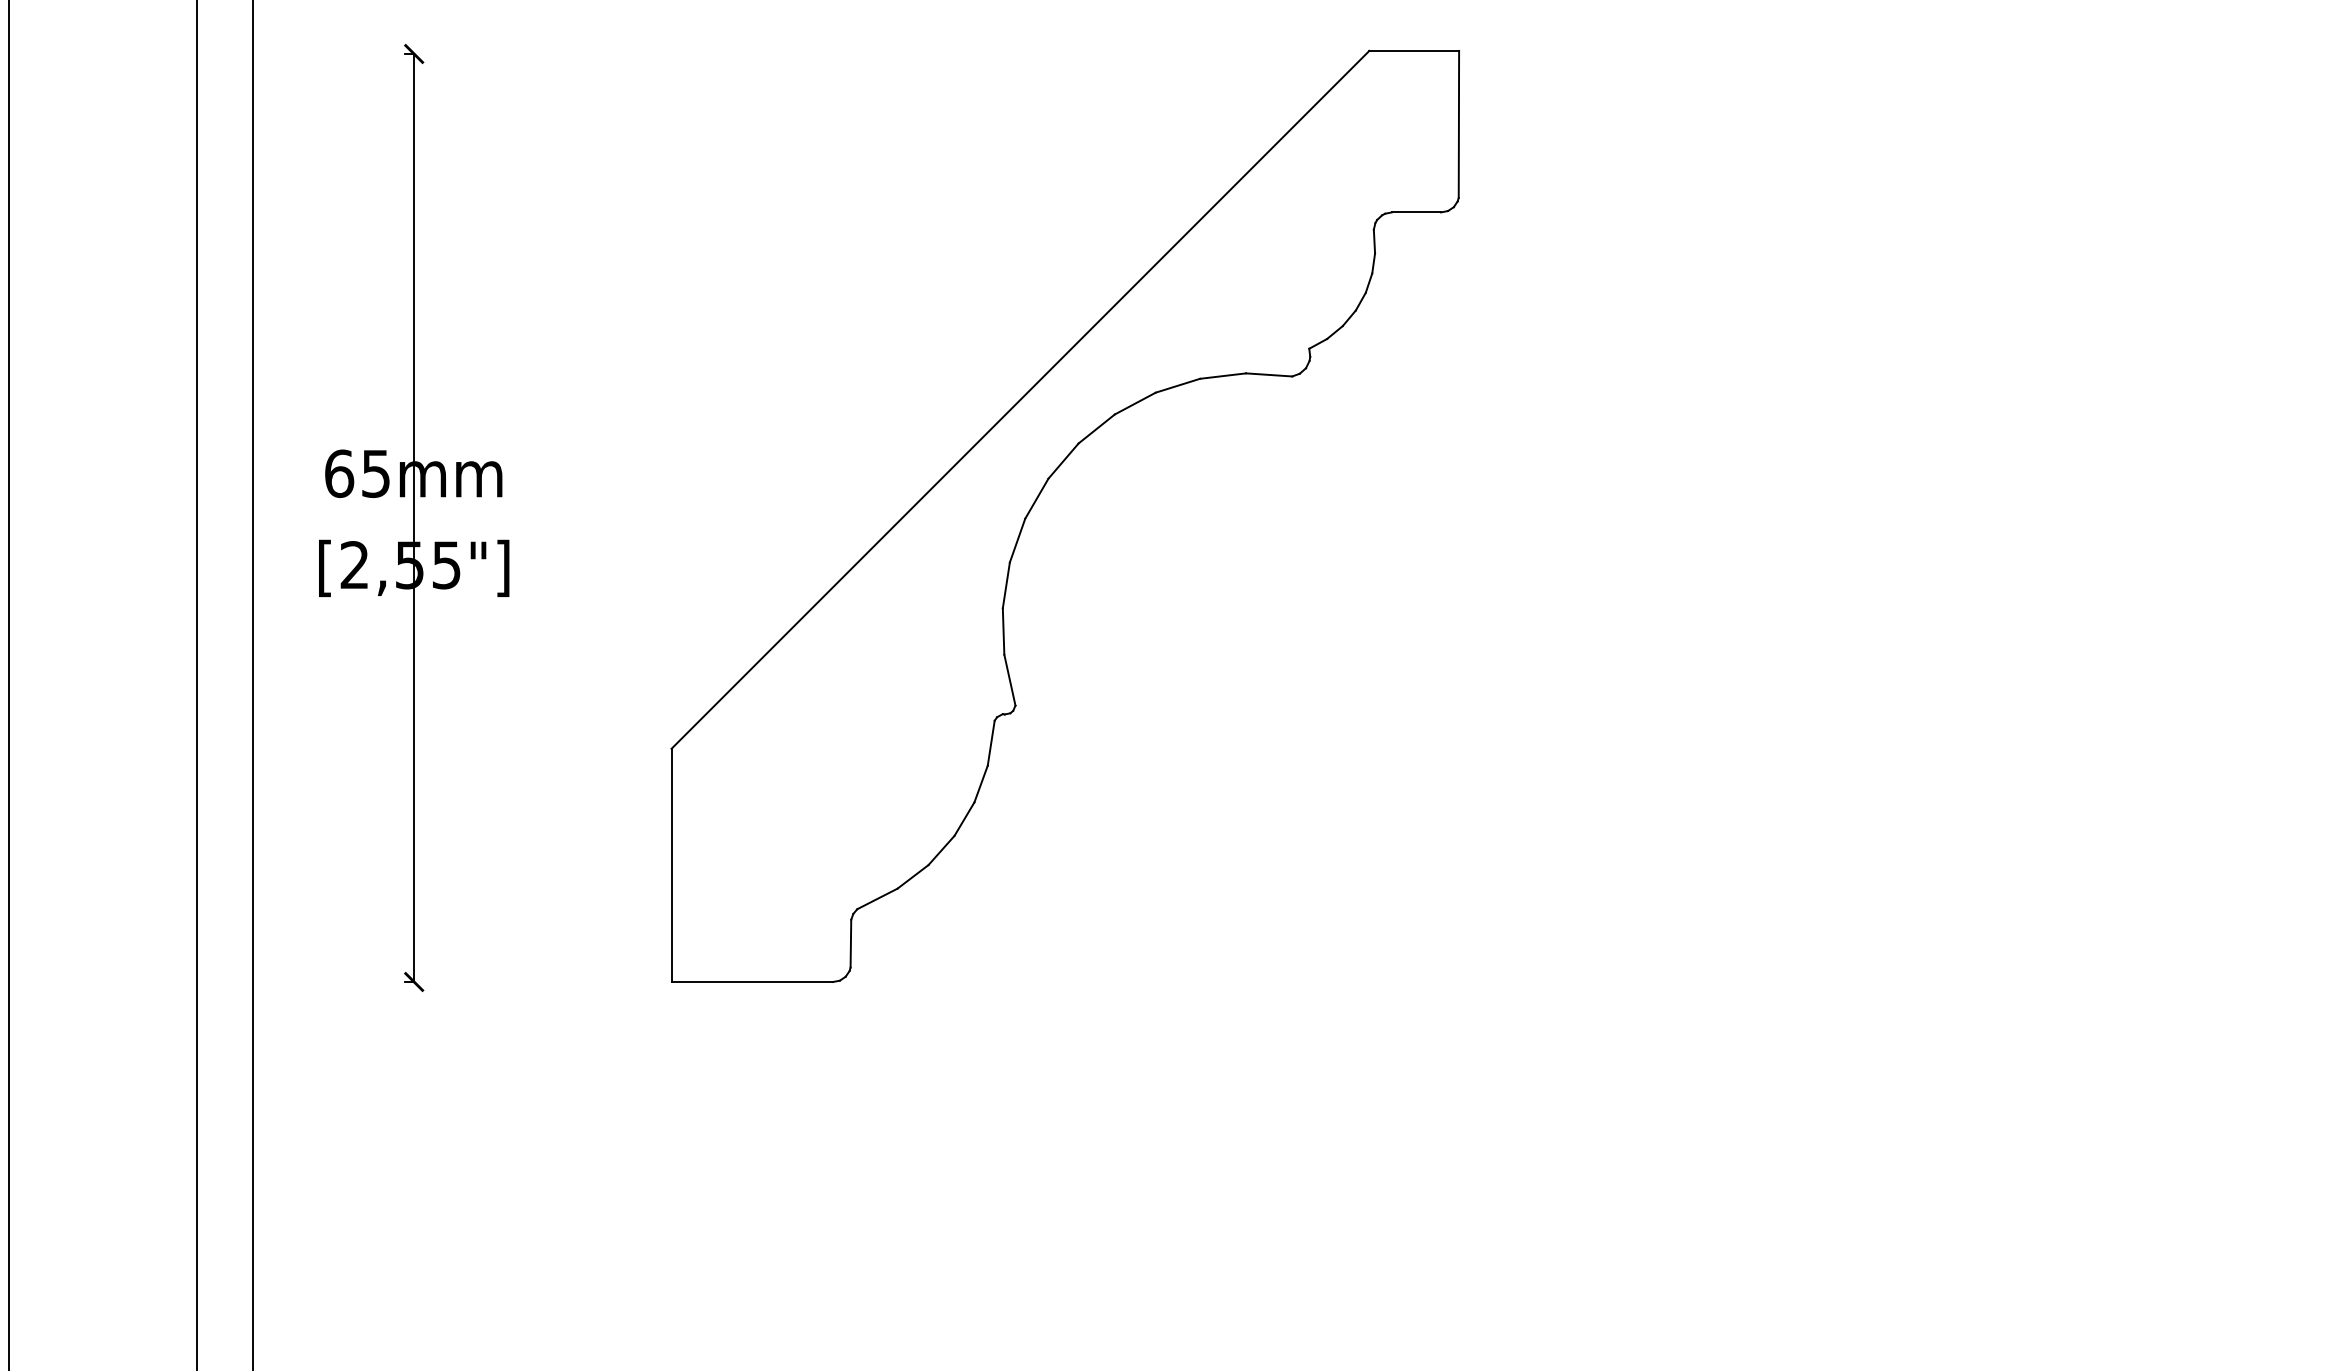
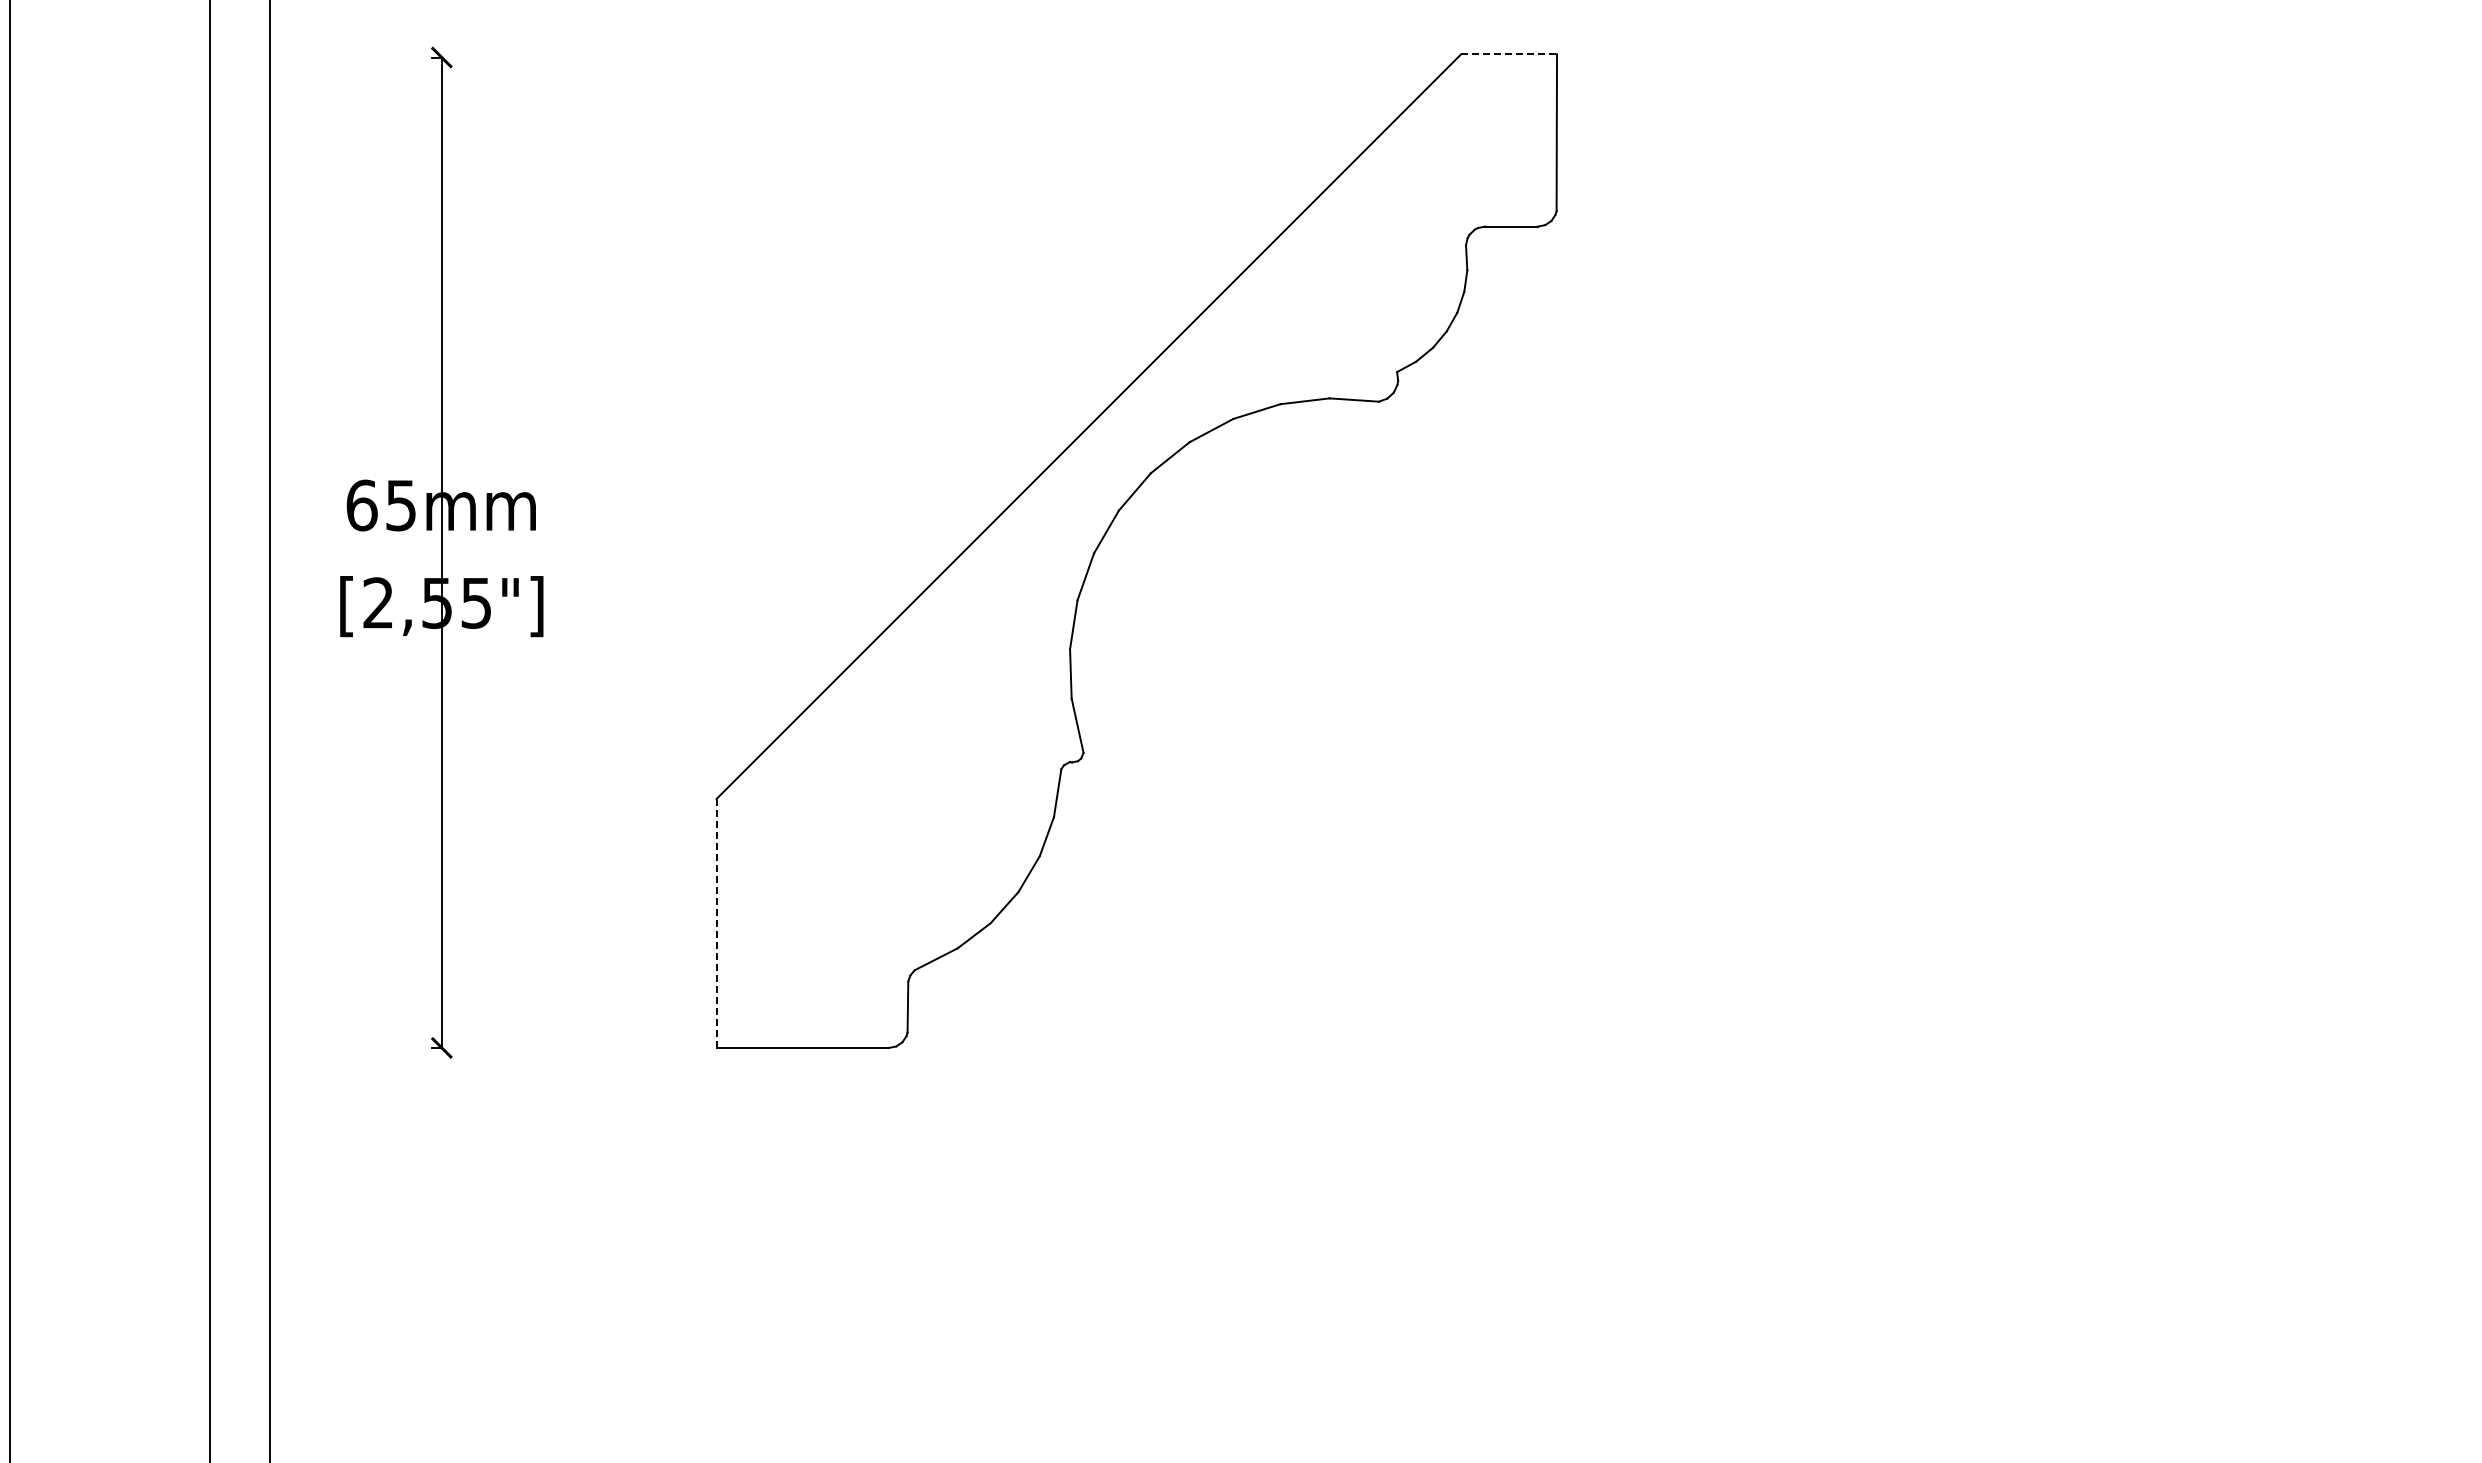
line: (1414, 51) -> (1509, 54), solid -> dashed
line: (671, 864) -> (716, 922), solid -> dashed

